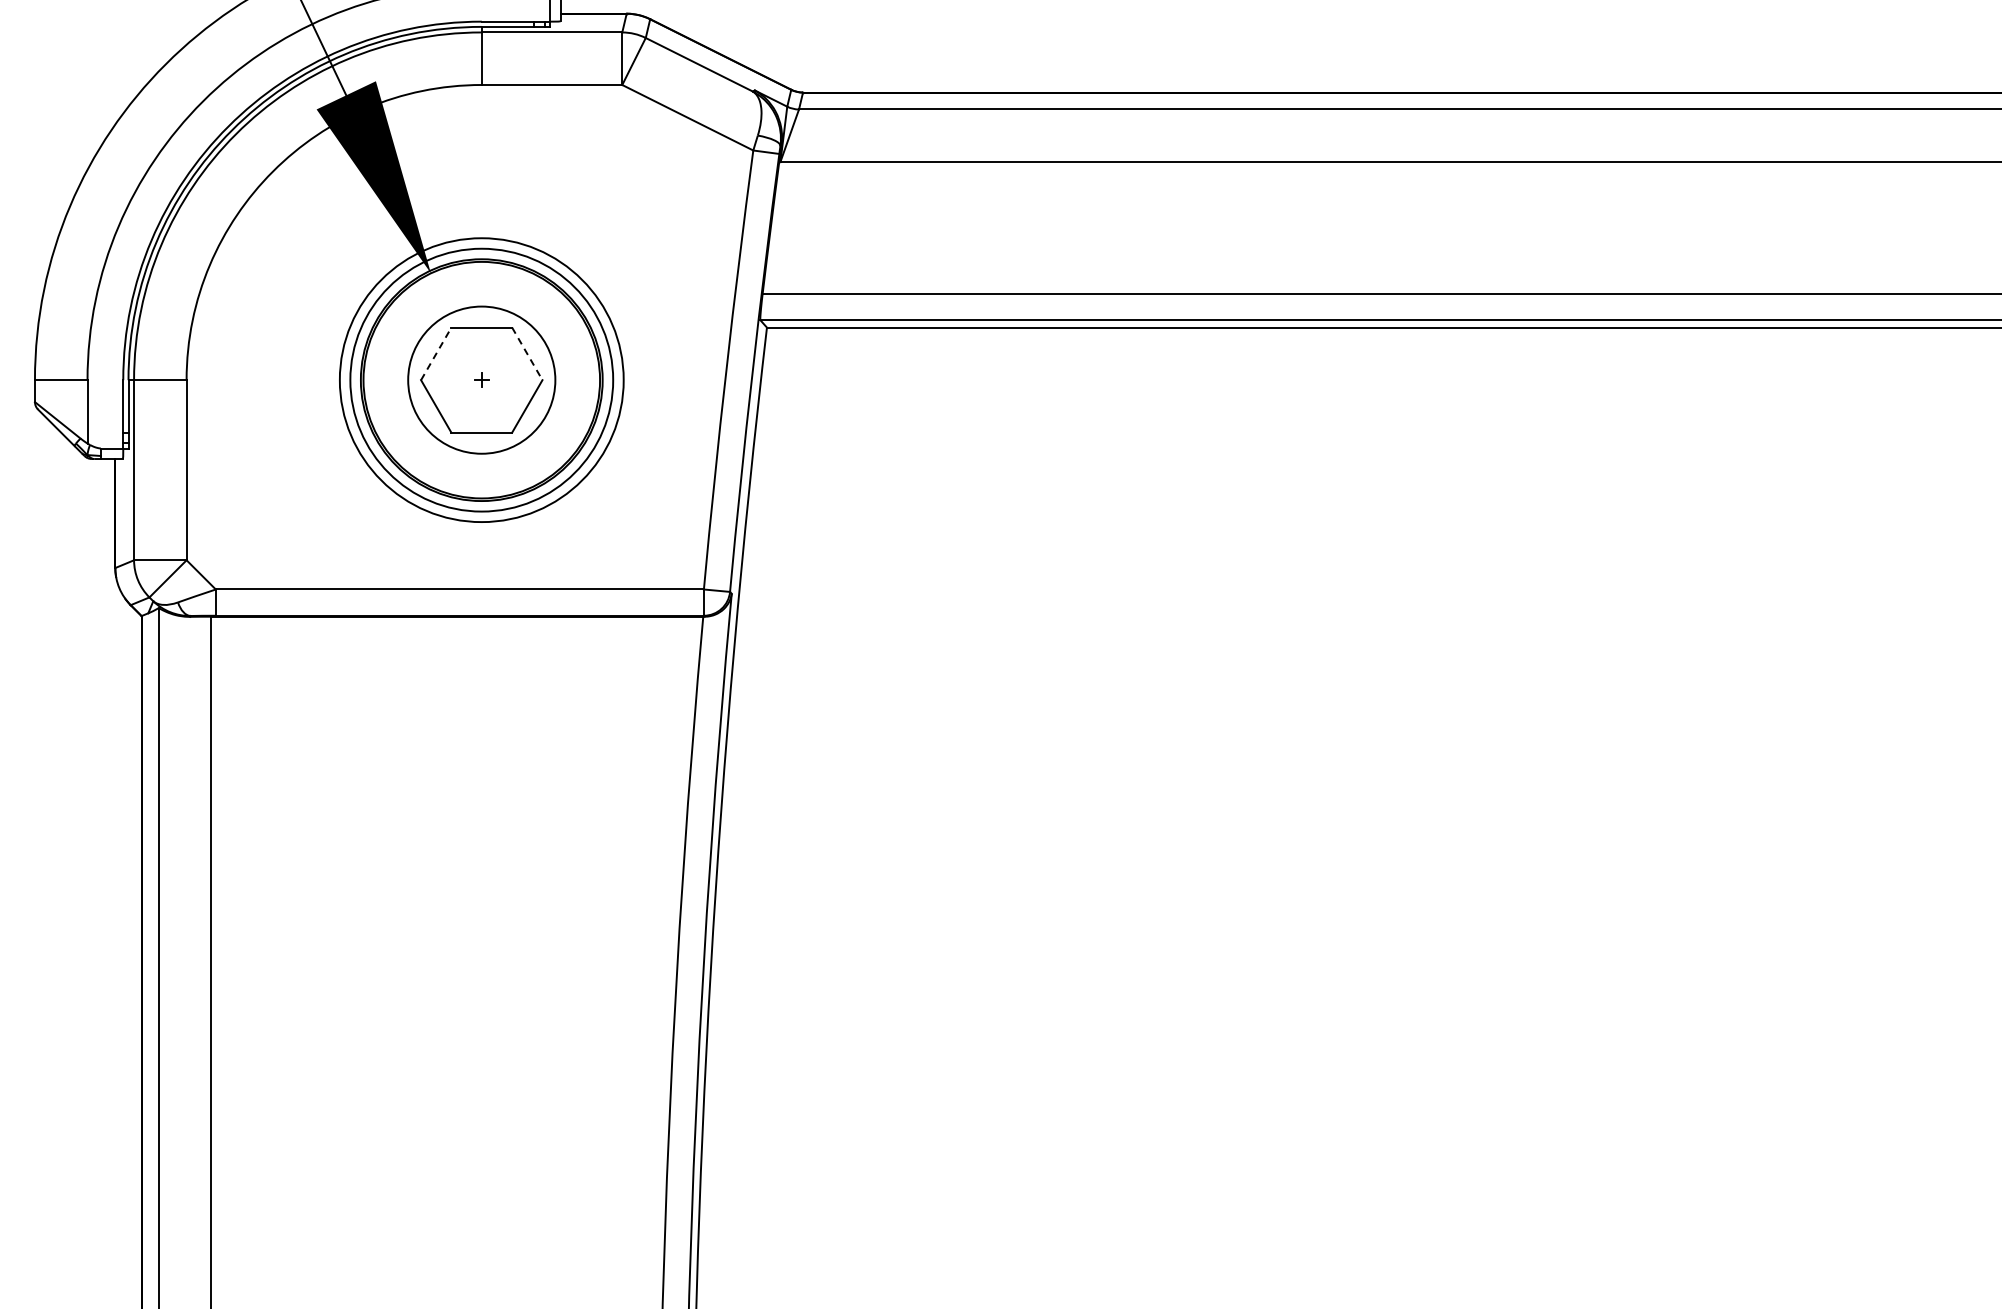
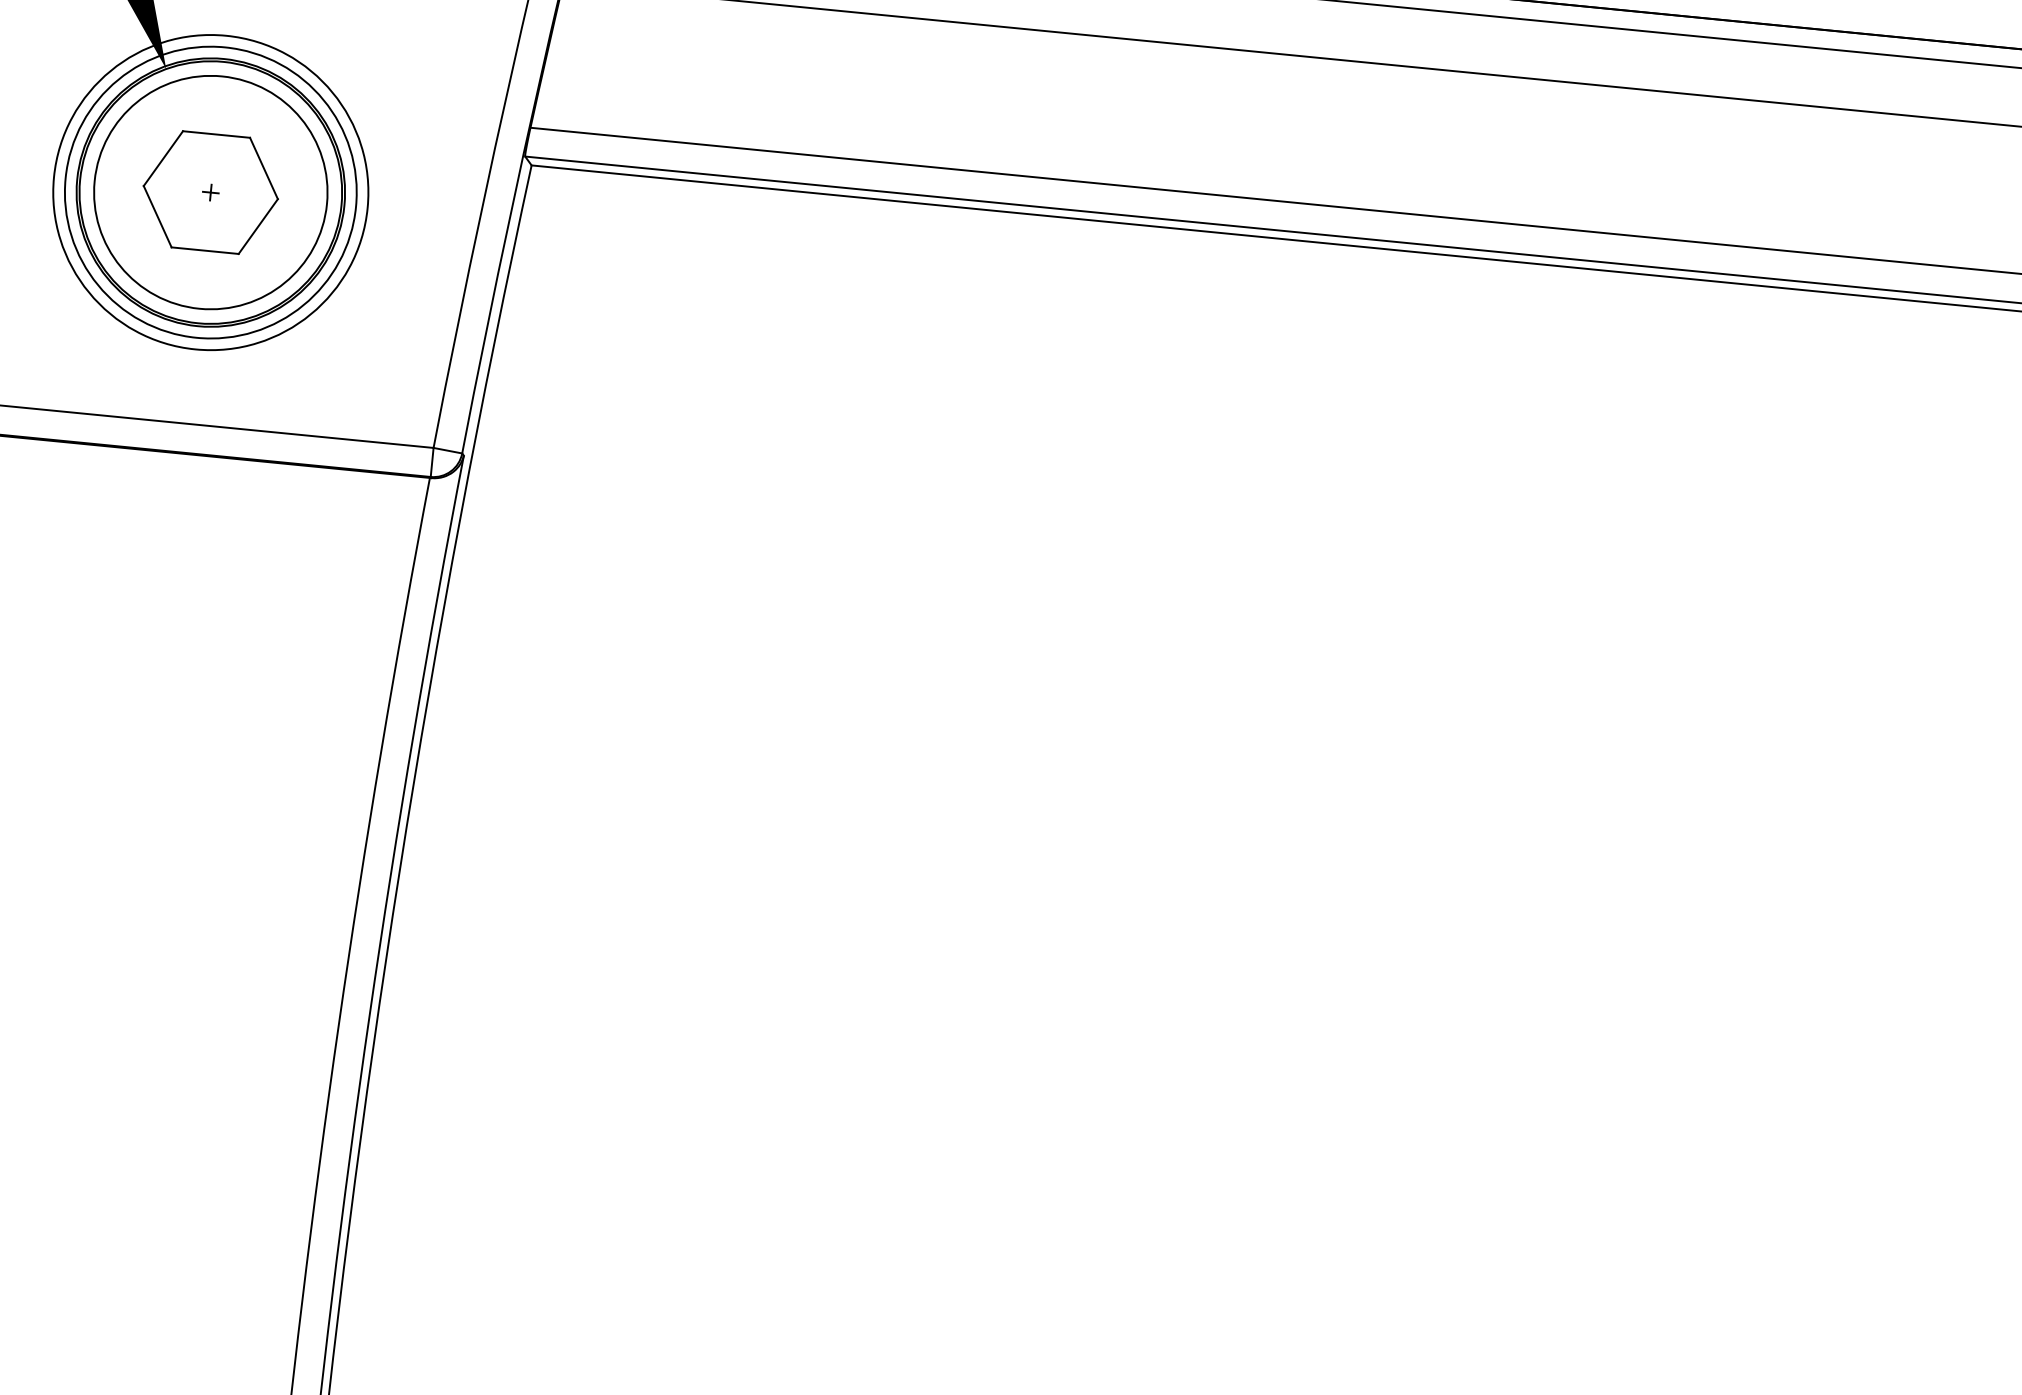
line: (436, 353) -> (163, 158), dashed -> solid
line: (527, 354) -> (264, 169), dashed -> solid
circle: (481, 380) -> (210, 192), size x1.43

